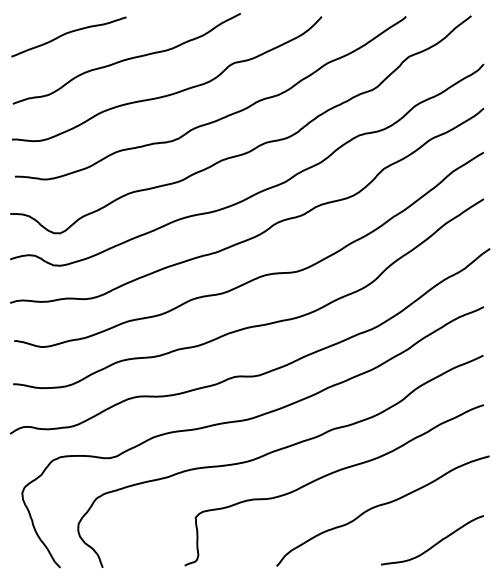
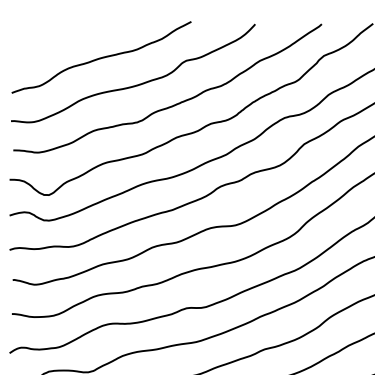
curve: (66, 34) -> (53, 38), removed

